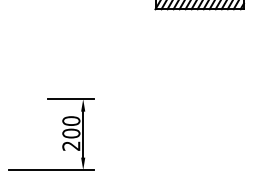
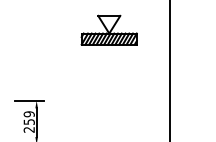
text: (70, 127) -> (28, 118), 200 -> 259

